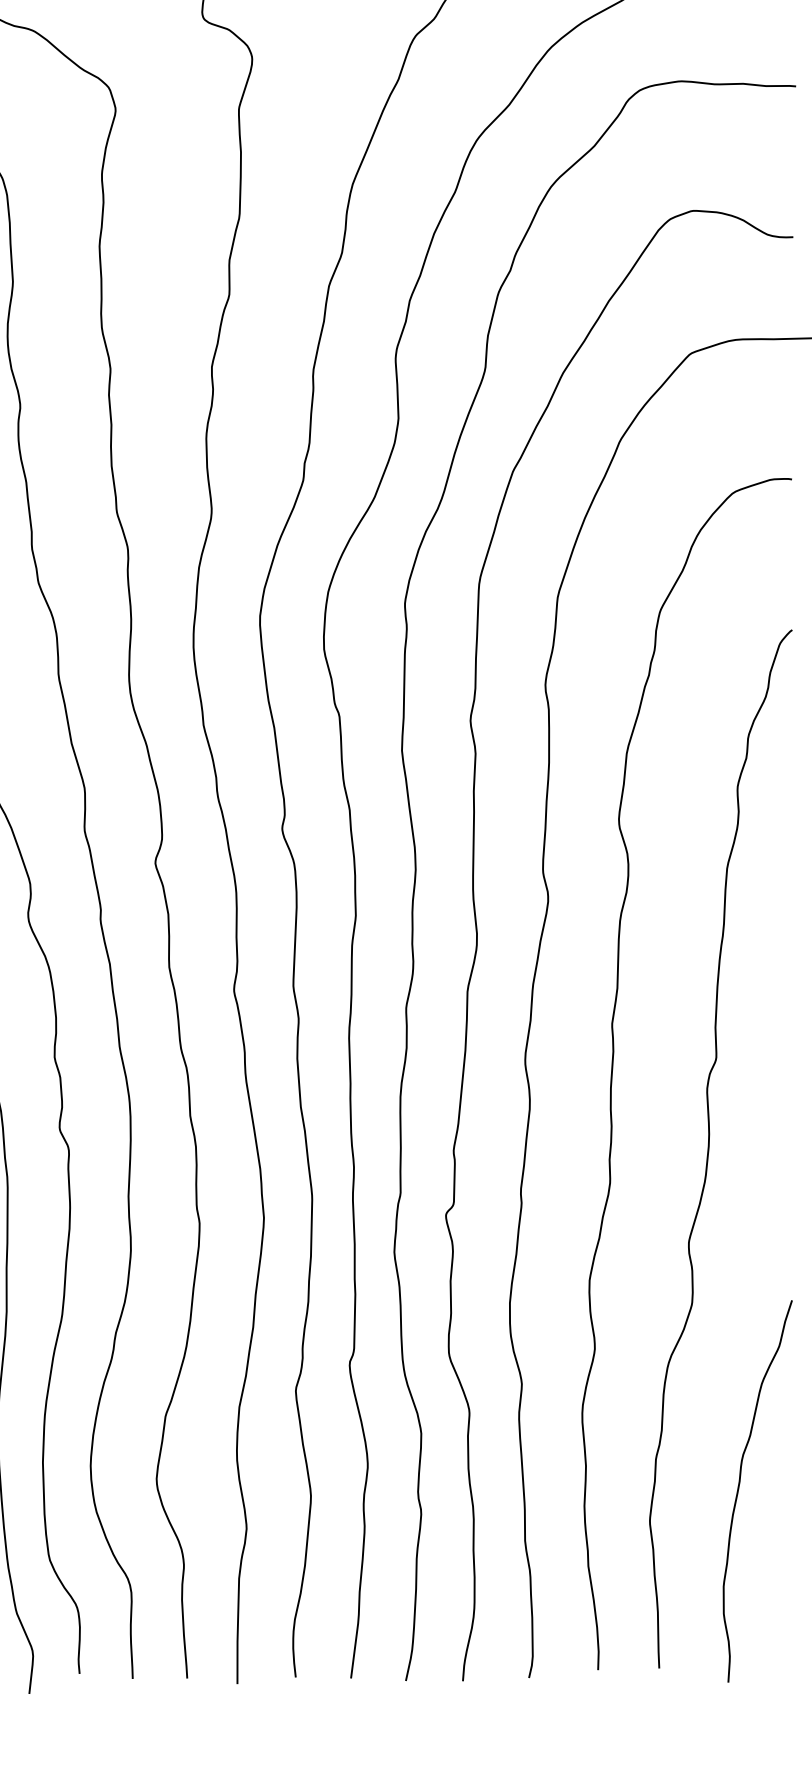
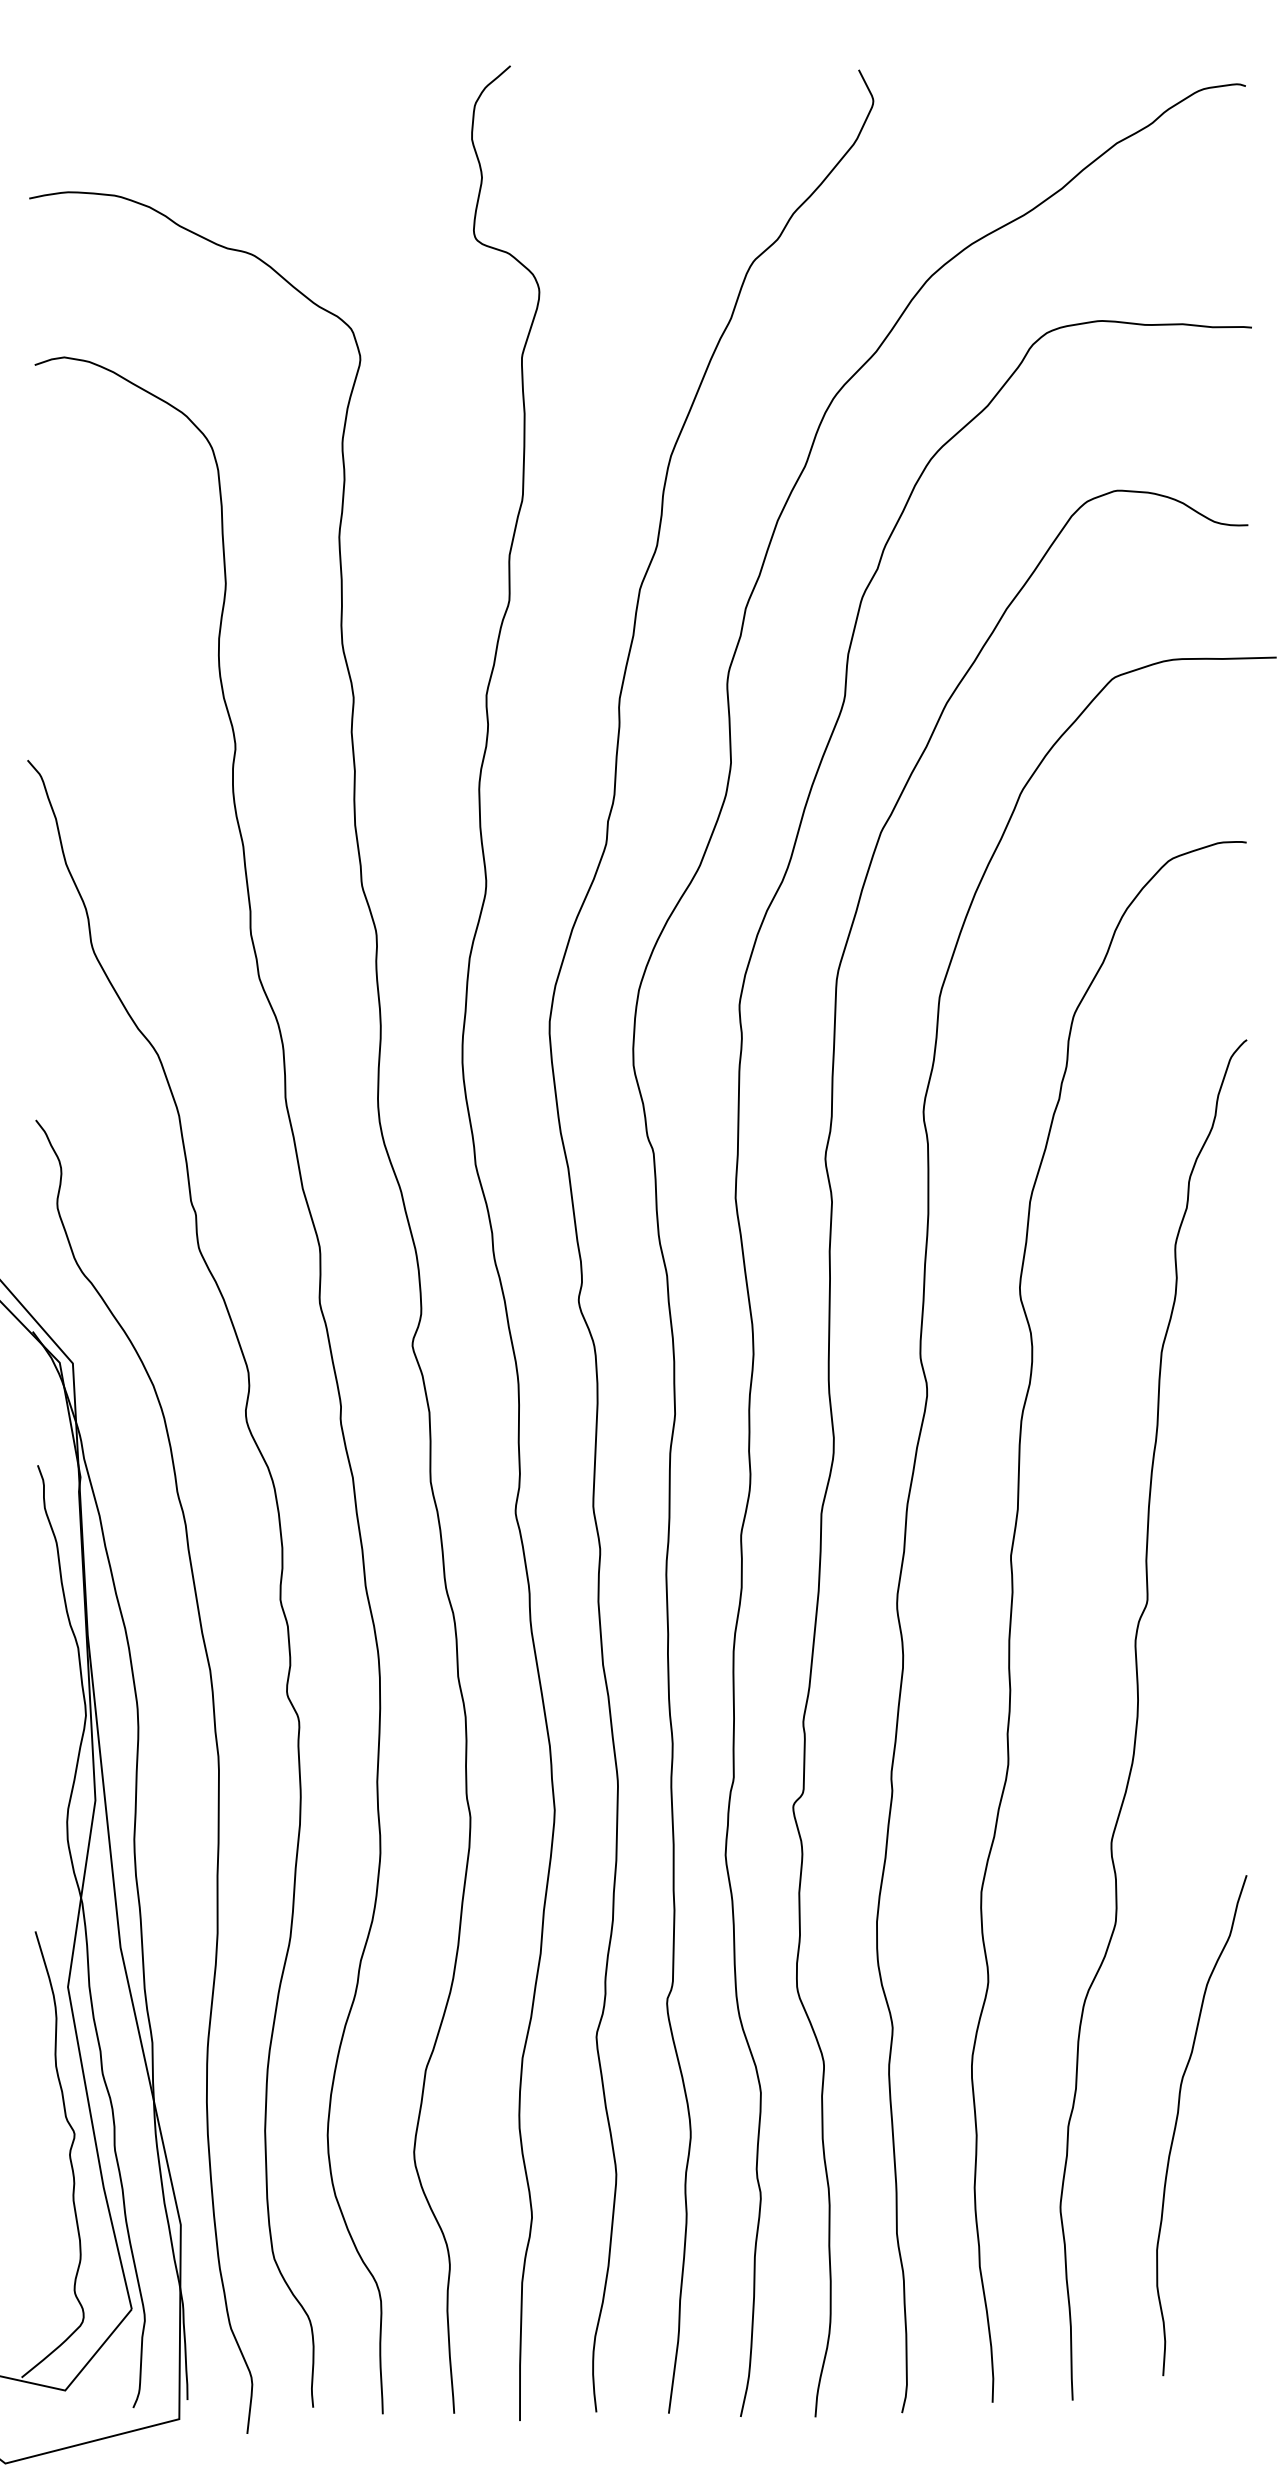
curve: (739, 1489) -> (1177, 2122), moved

